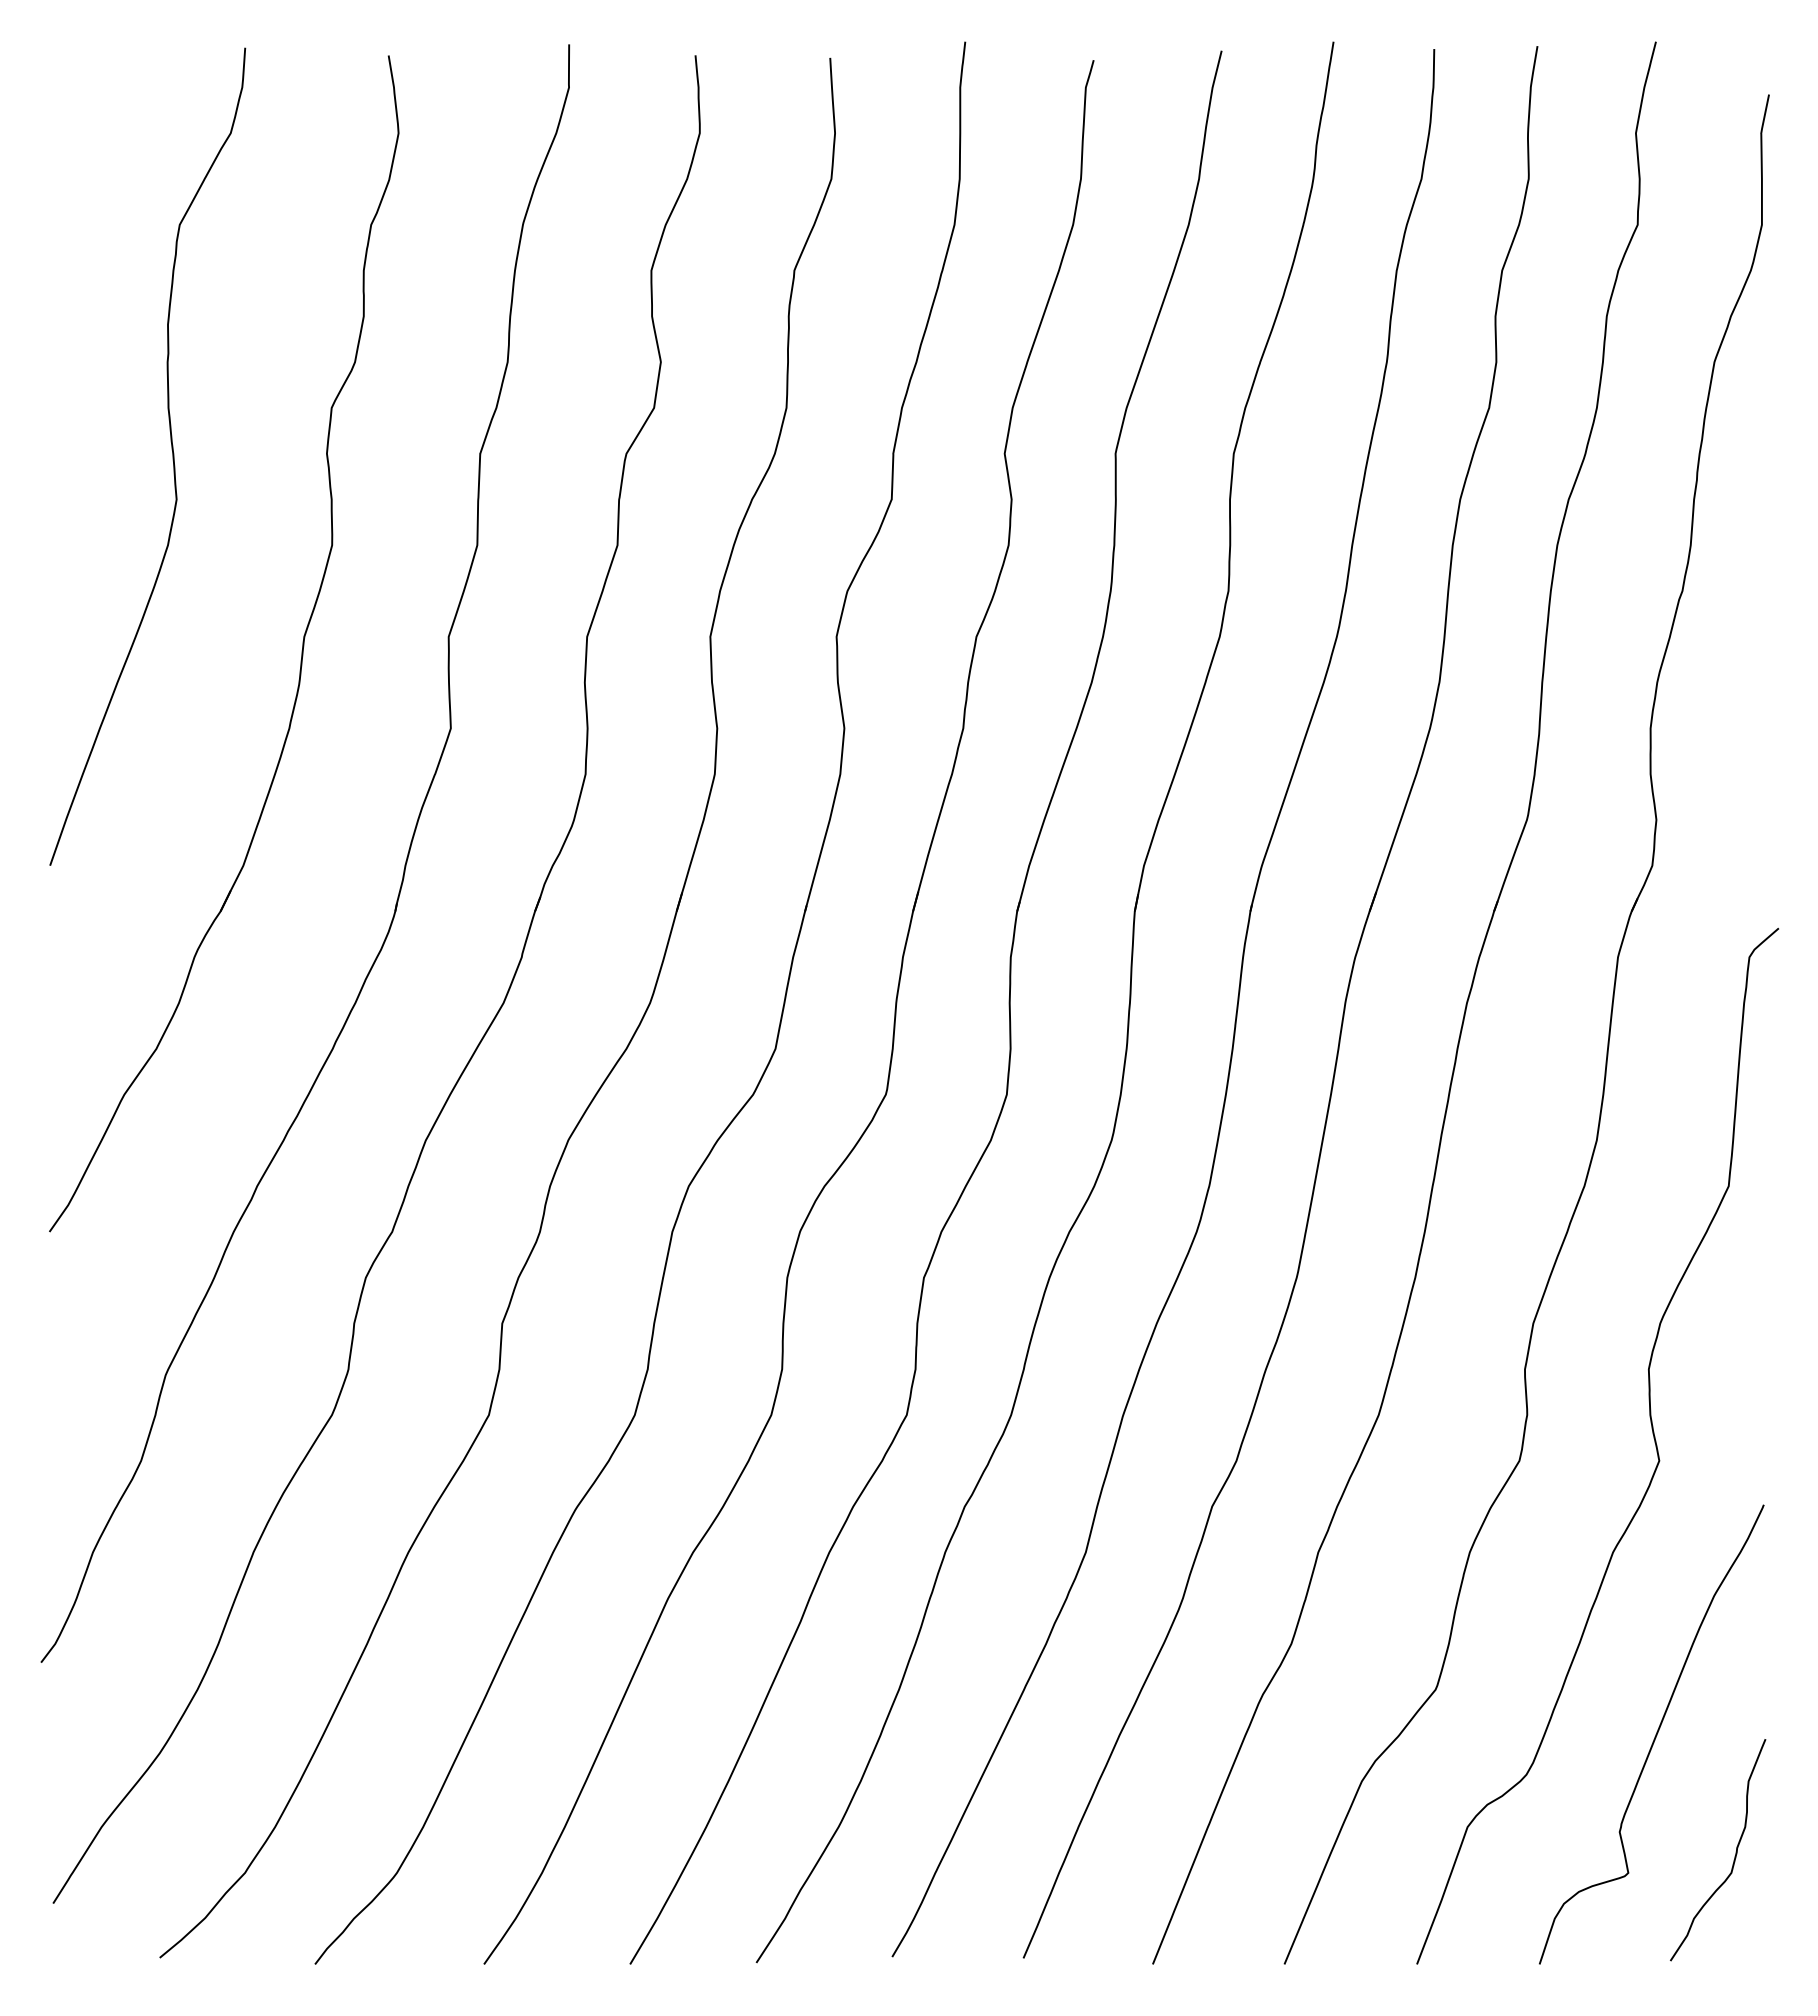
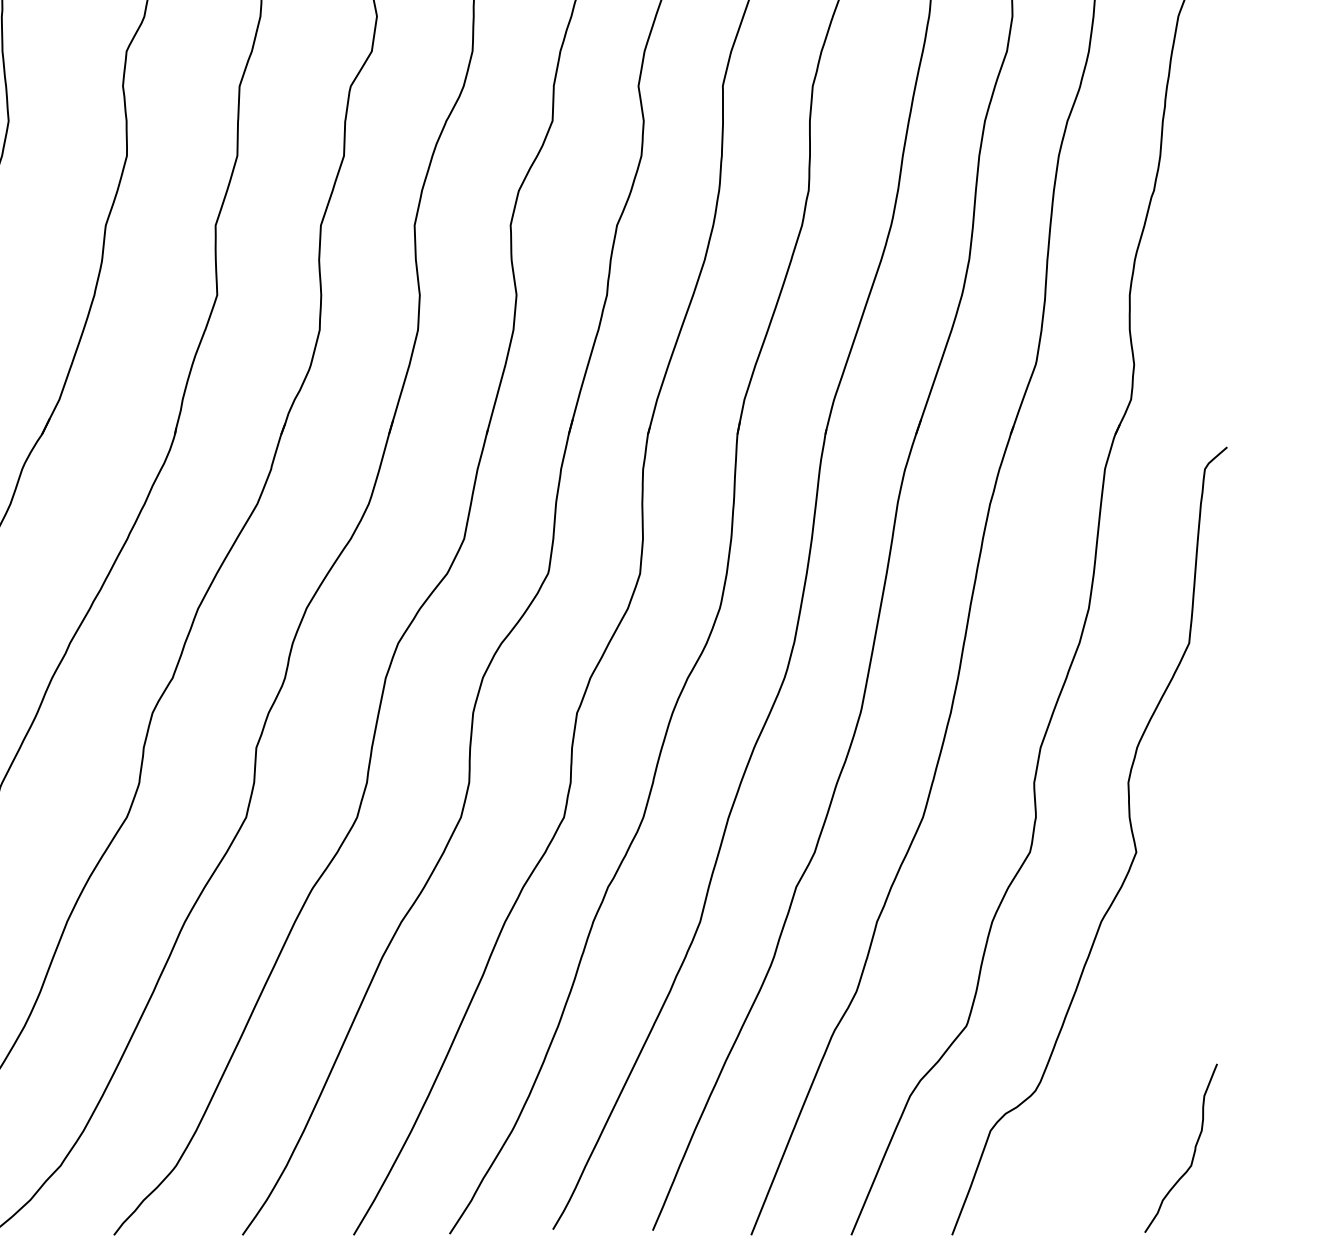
curve: (1654, 1736) -> (1132, 1061), removed

